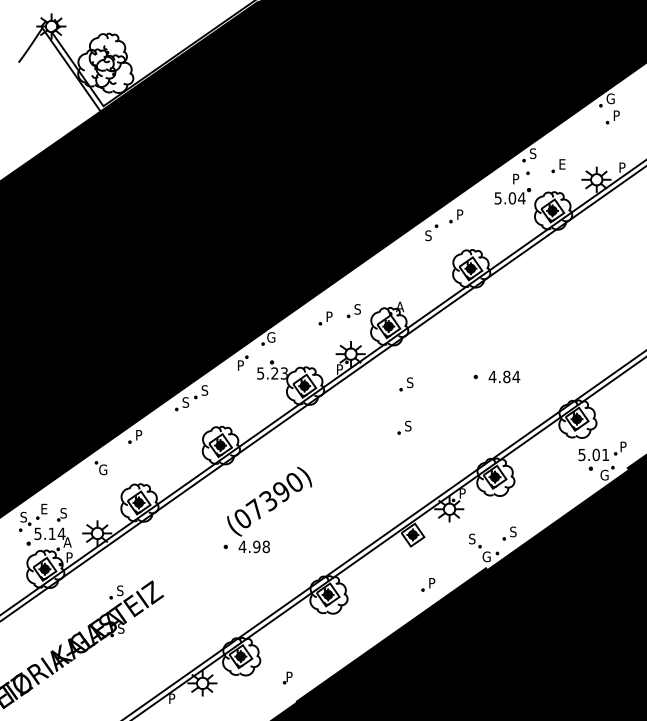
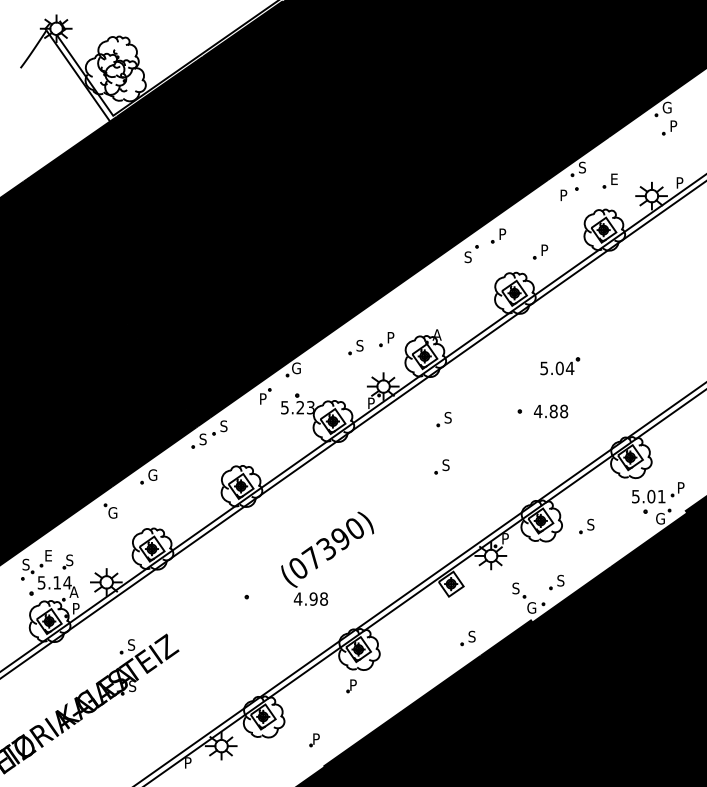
part: (513, 196) -> (560, 366), moved
part: (494, 230) -> (540, 251), added
text: (357, 309) -> (390, 337), S -> P
text: (328, 316) -> (359, 345), P -> S
text: (515, 376) -> (563, 411), 4.84 -> 4.88
text: (139, 434) -> (152, 474), P -> G
part: (536, 482) -> (586, 526), added
text: (269, 509) -> (327, 558), moved
text: (431, 582) -> (471, 636), P -> S
part: (321, 628) -> (351, 686), added

